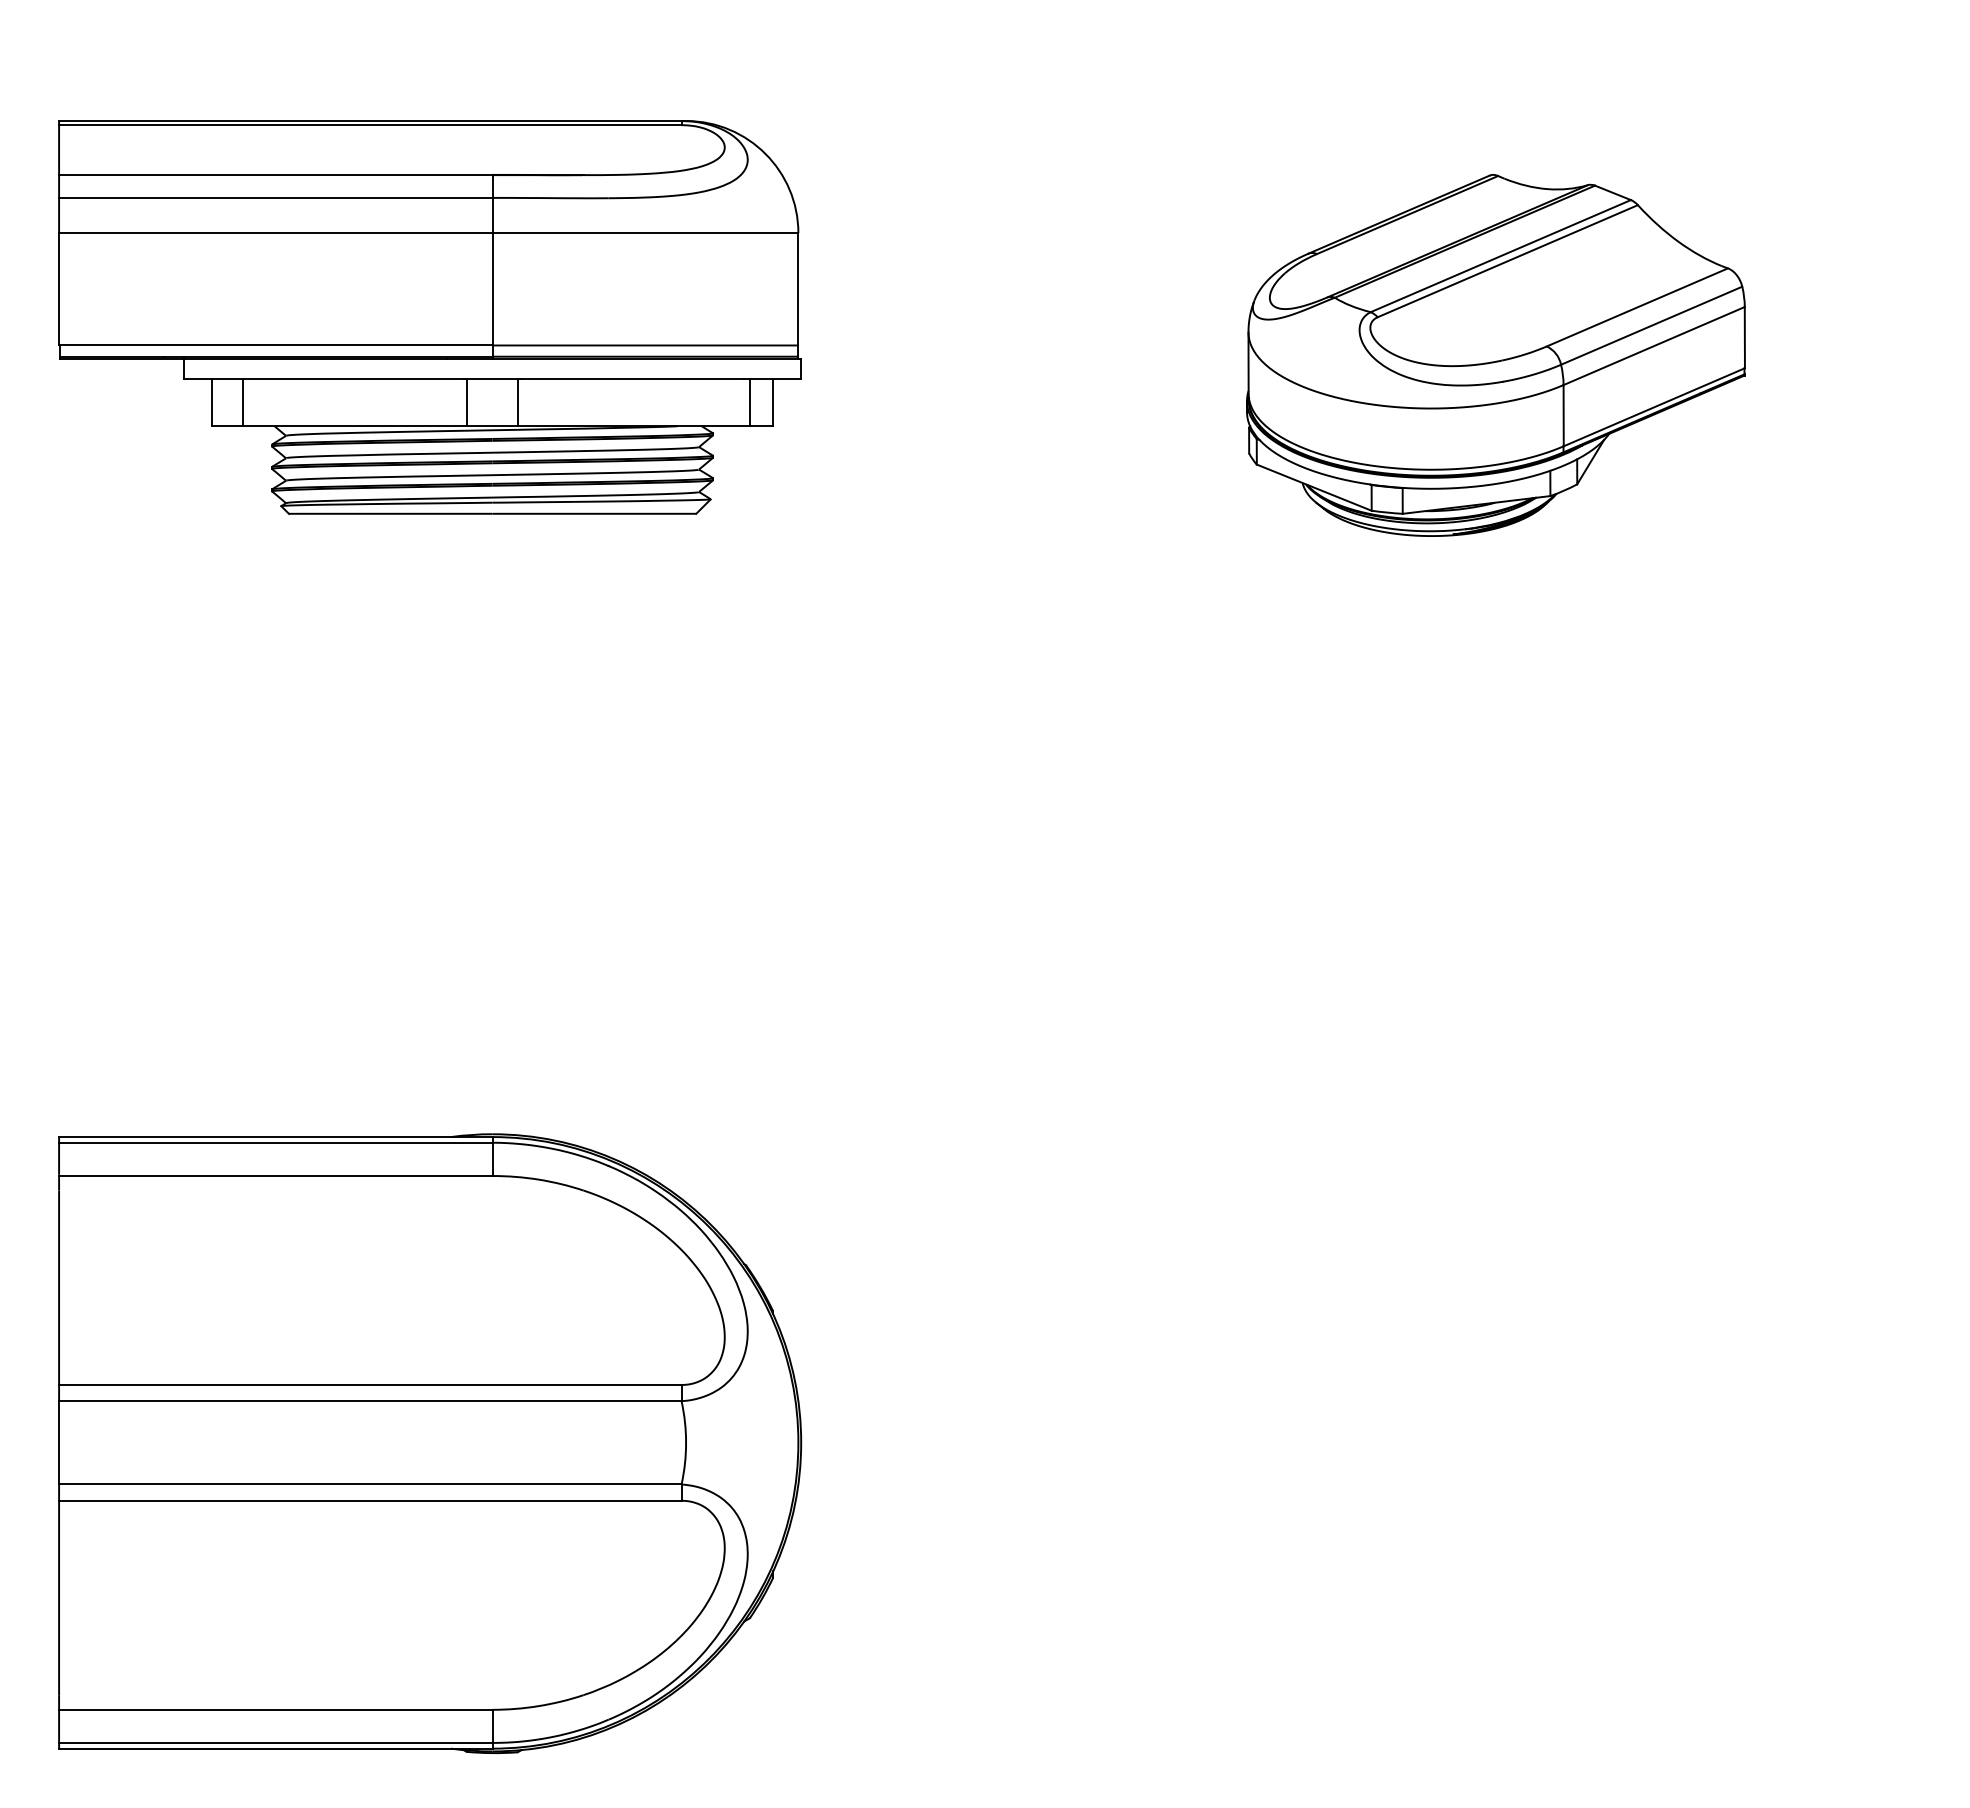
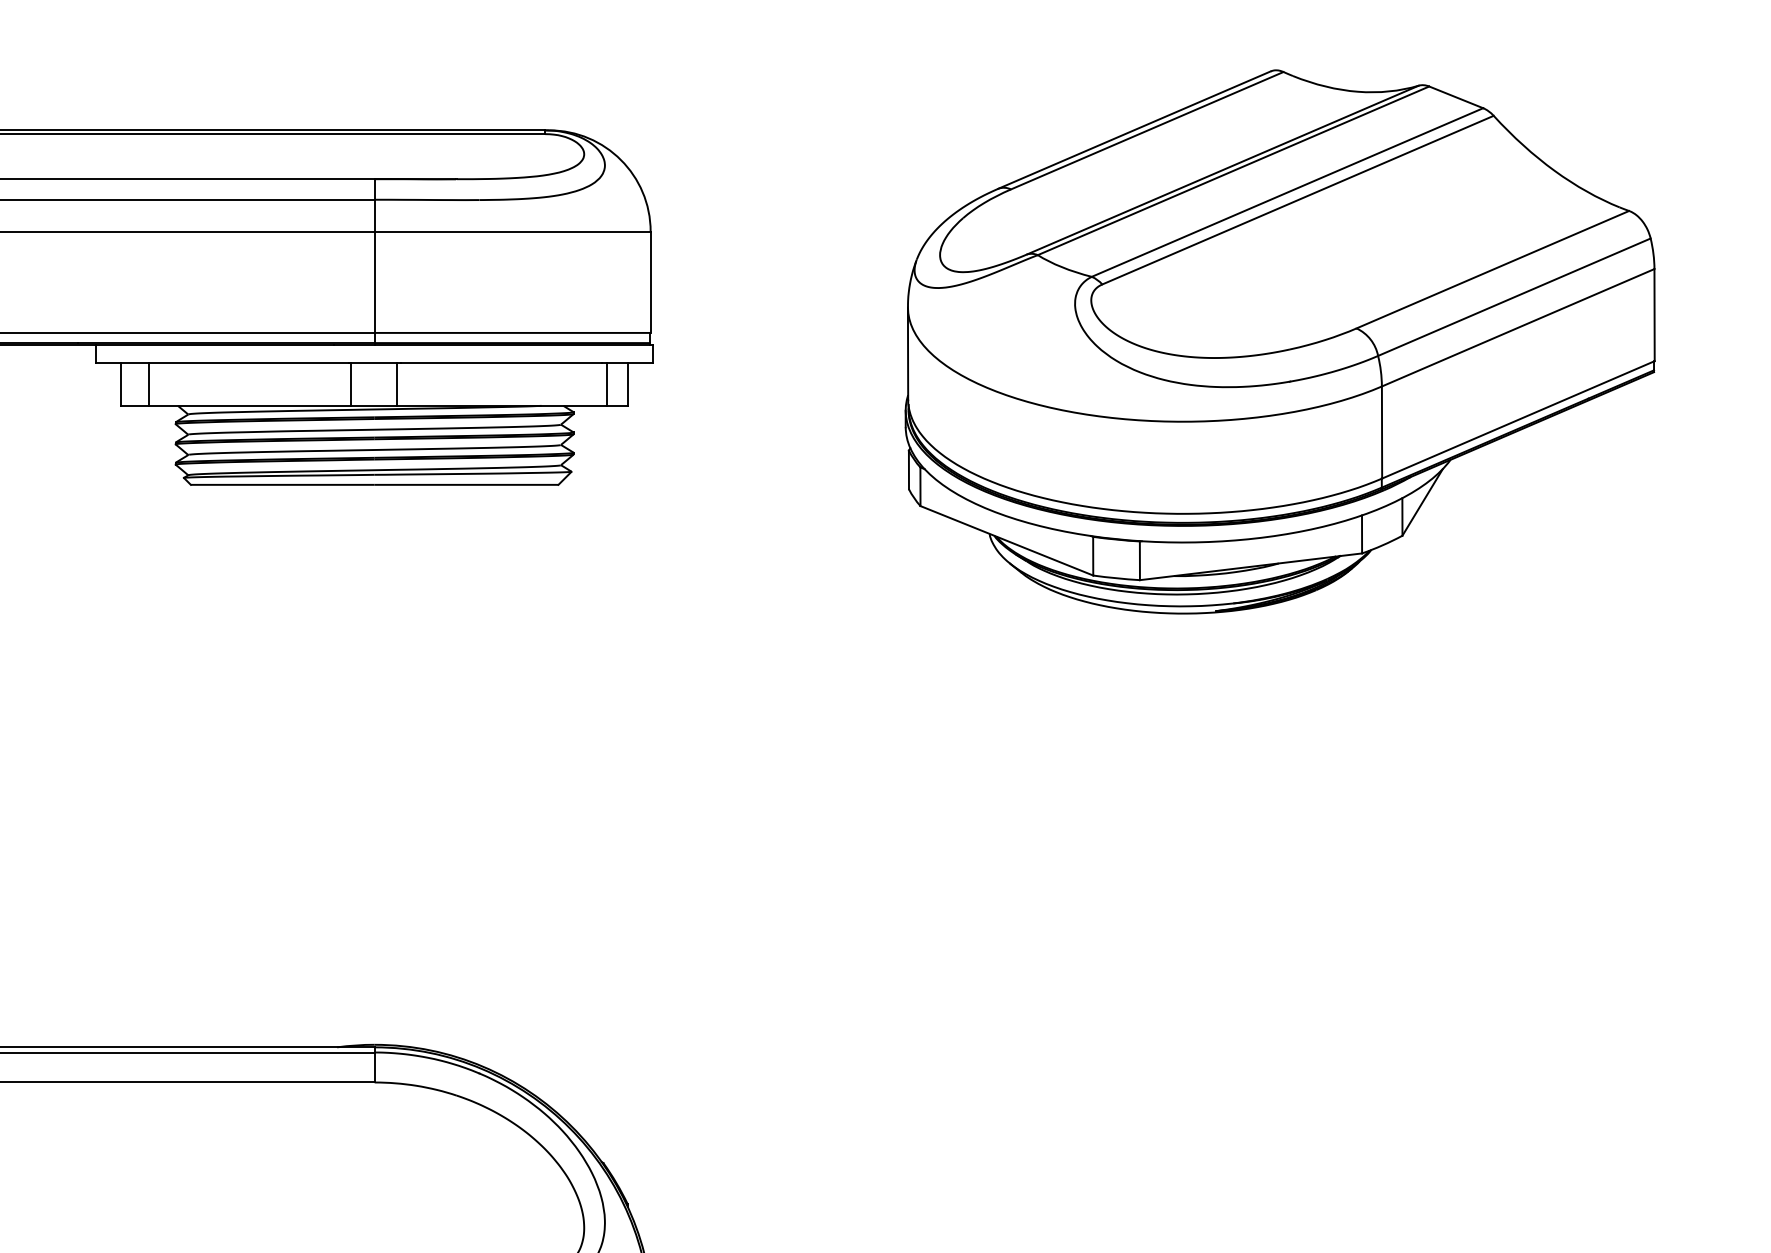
part: (1495, 355) -> (1279, 341), size x1.67

